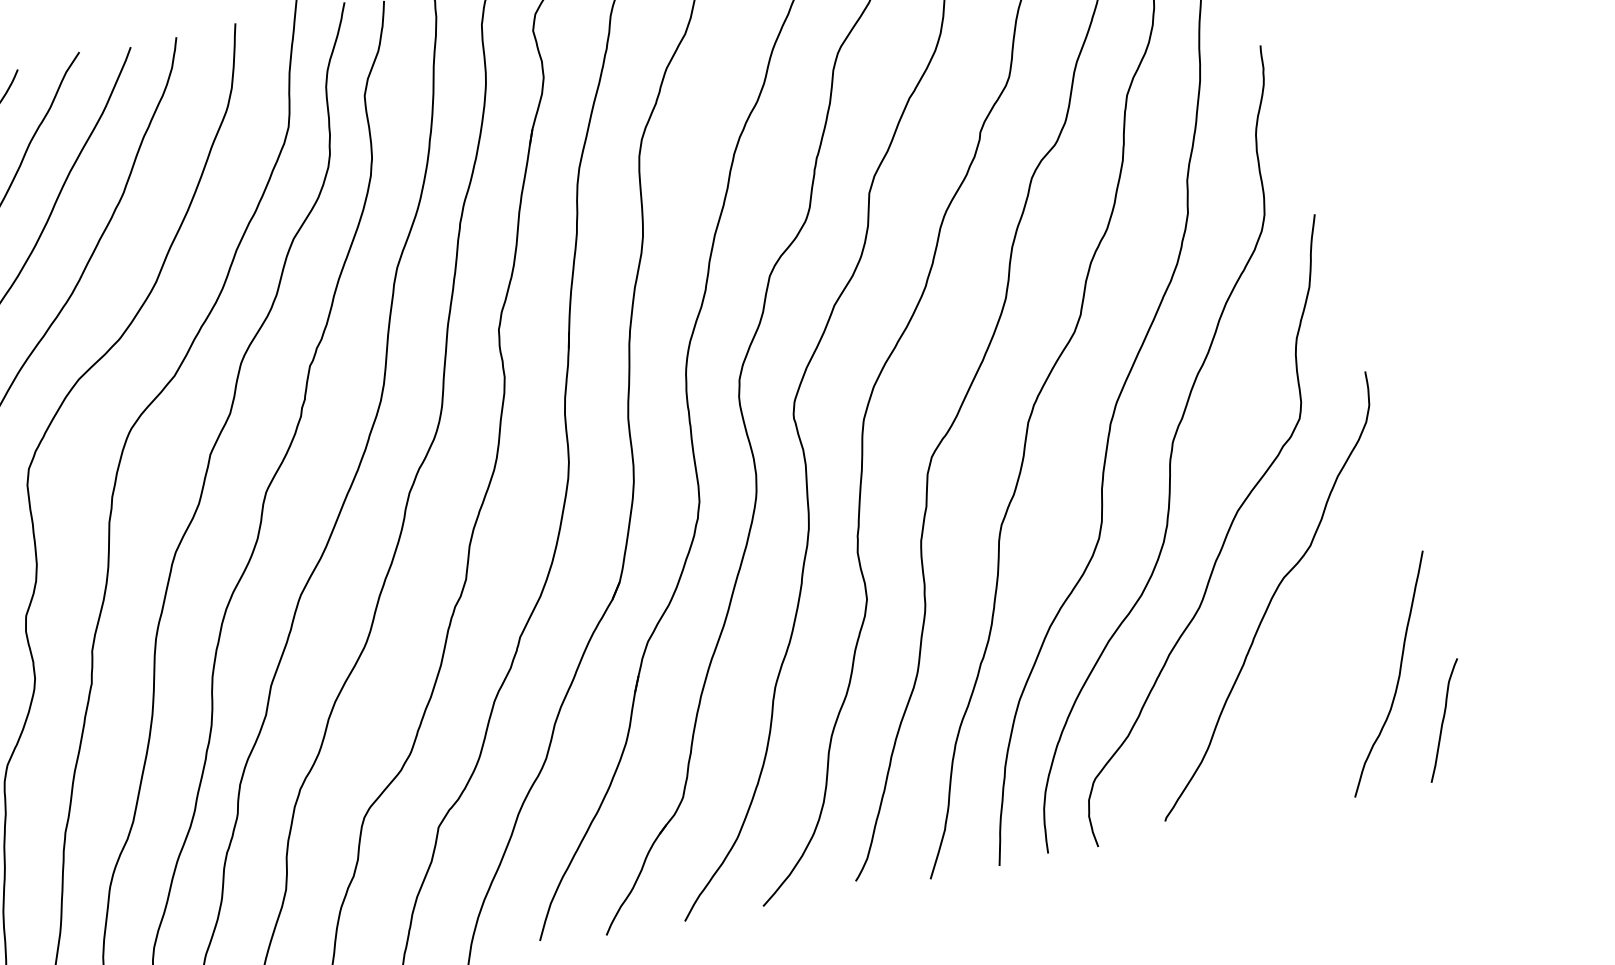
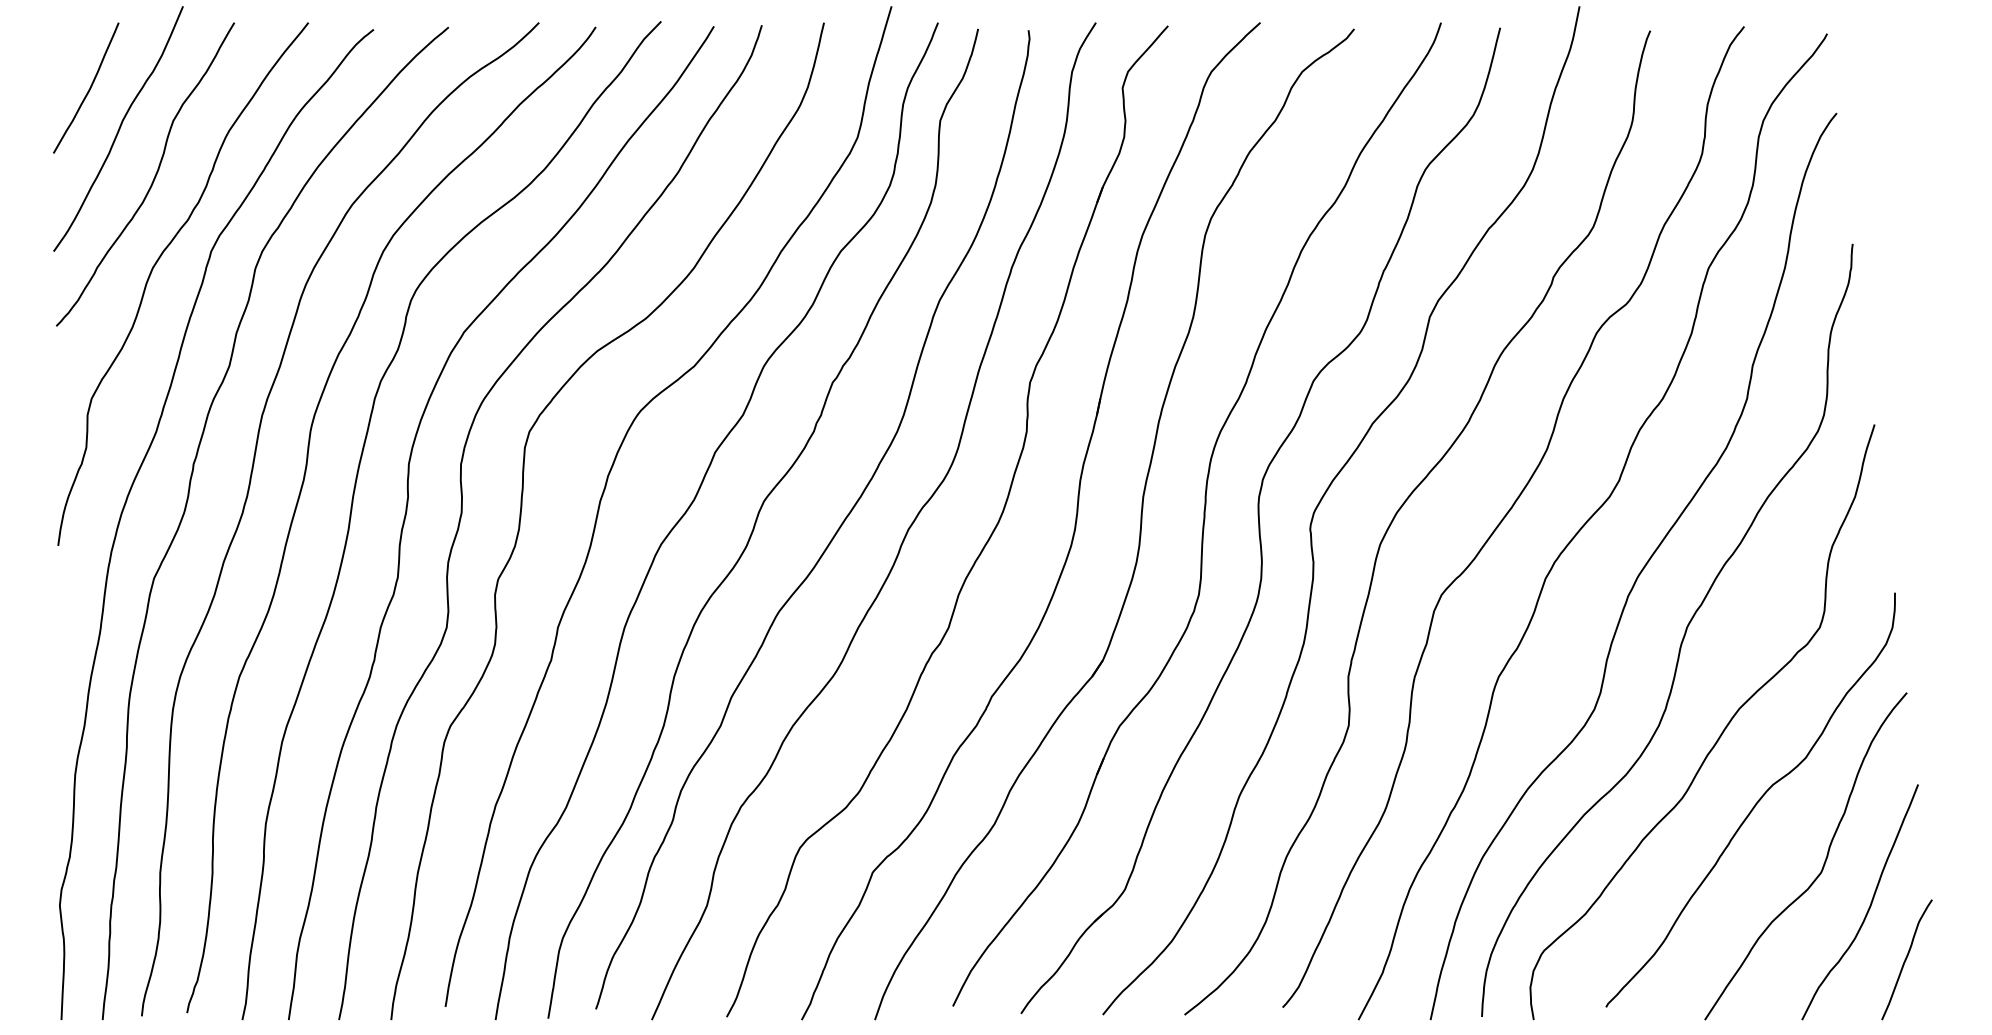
curve: (1346, 643) -> (1823, 863), added

